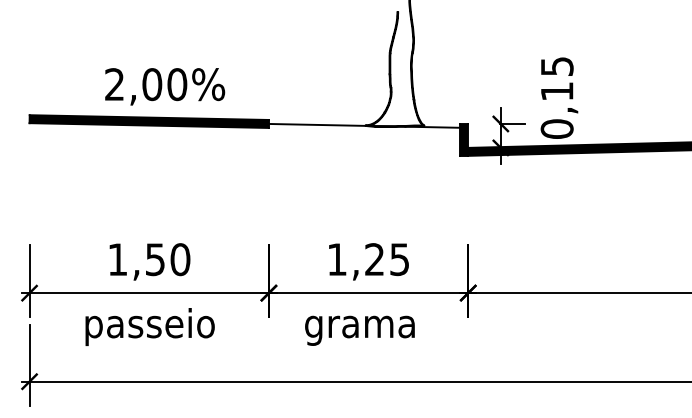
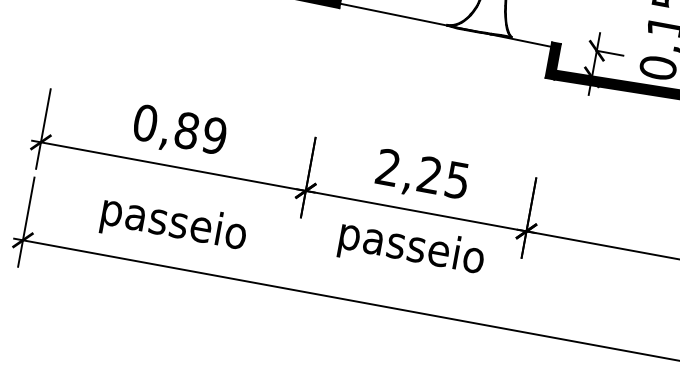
text: (149, 259) -> (180, 129), 1,50 -> 0,89
text: (336, 259) -> (387, 167), 1,25 -> 2,25
text: (149, 326) -> (173, 224), moved
text: (370, 326) -> (411, 248), grama -> passeio

